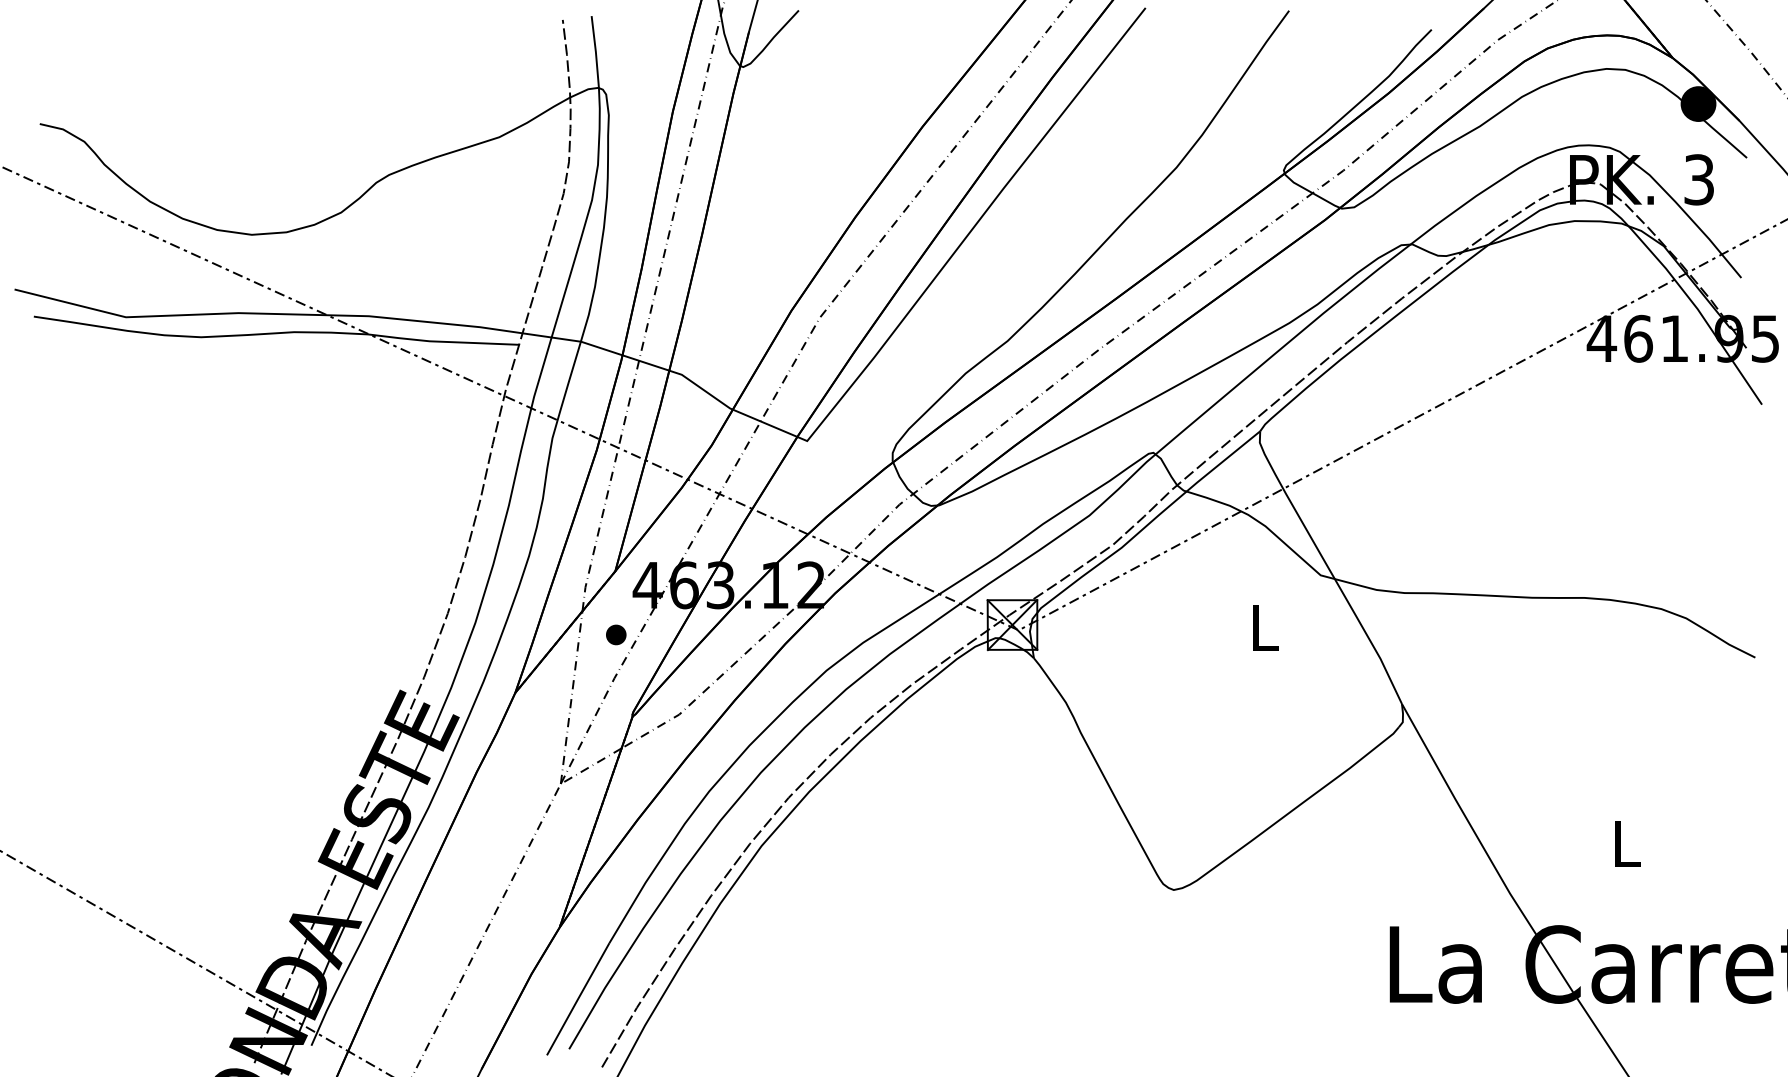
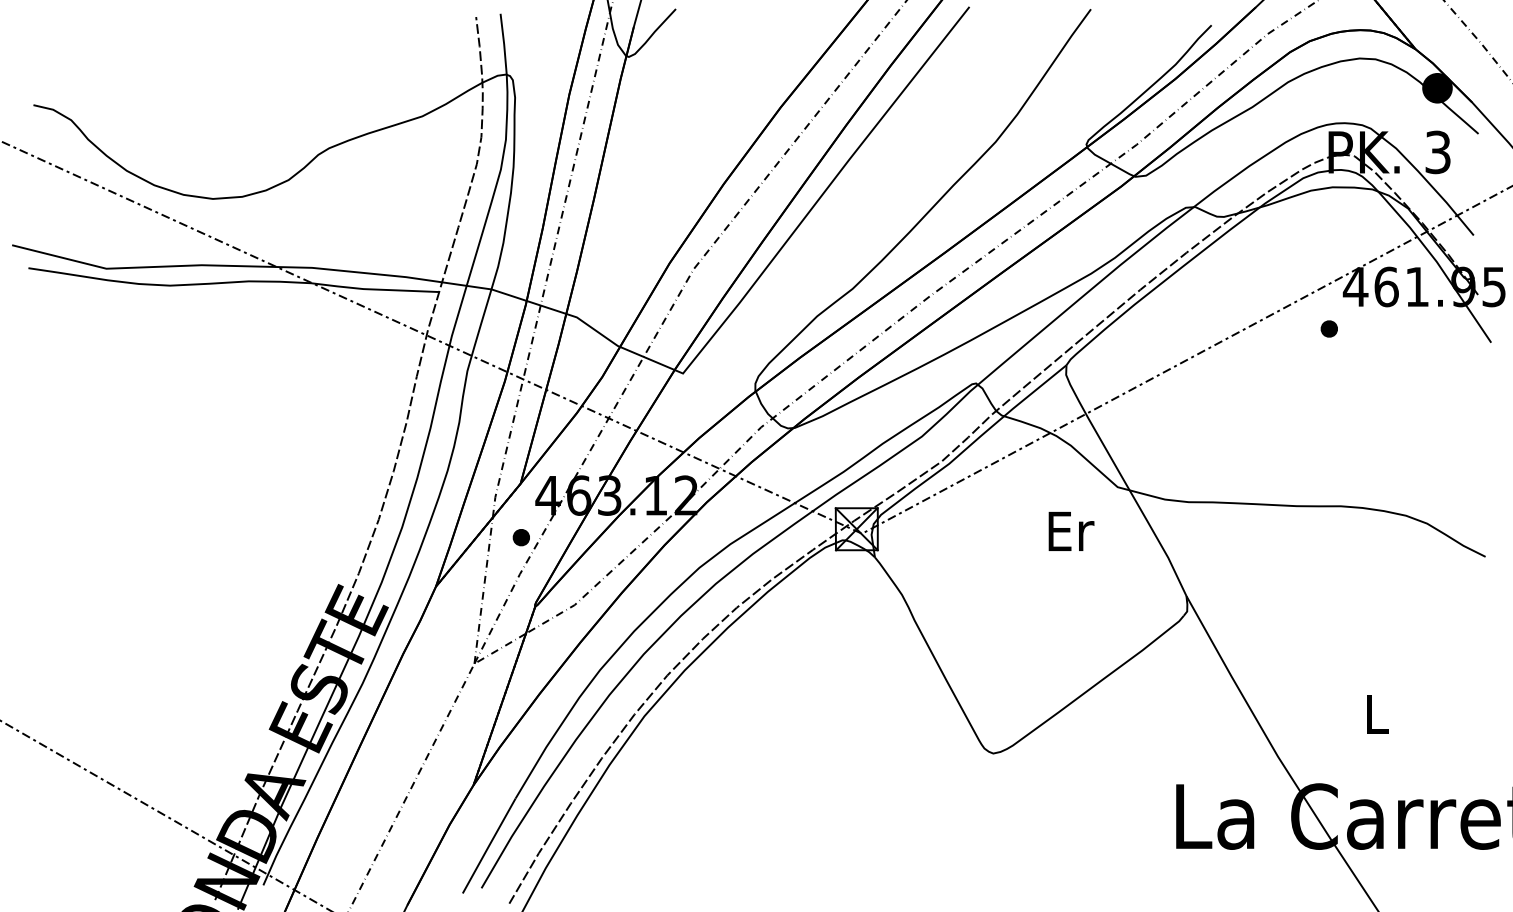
part: (1569, 387) -> (1328, 328), added
text: (1266, 626) -> (1071, 530), L -> Er

